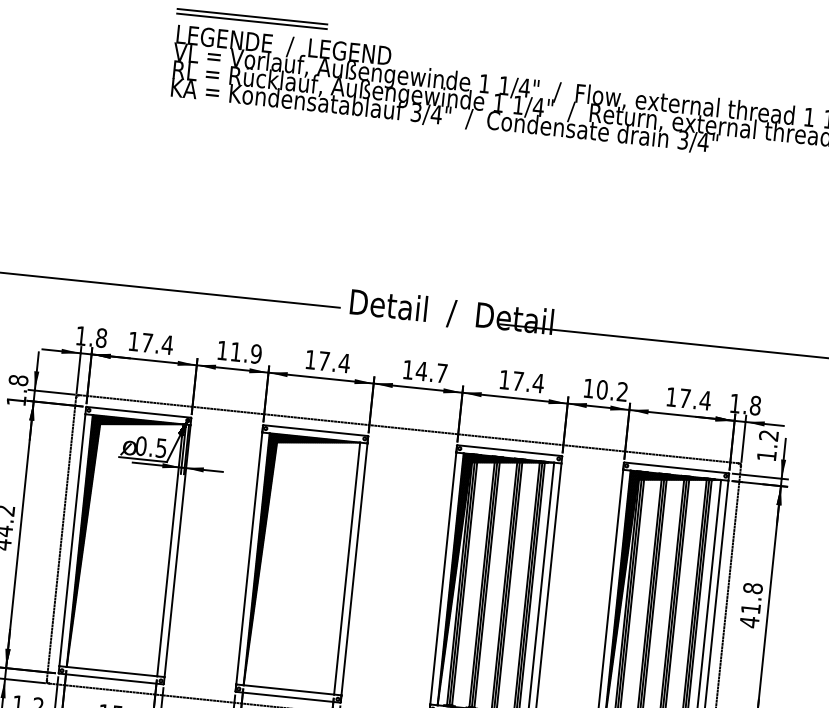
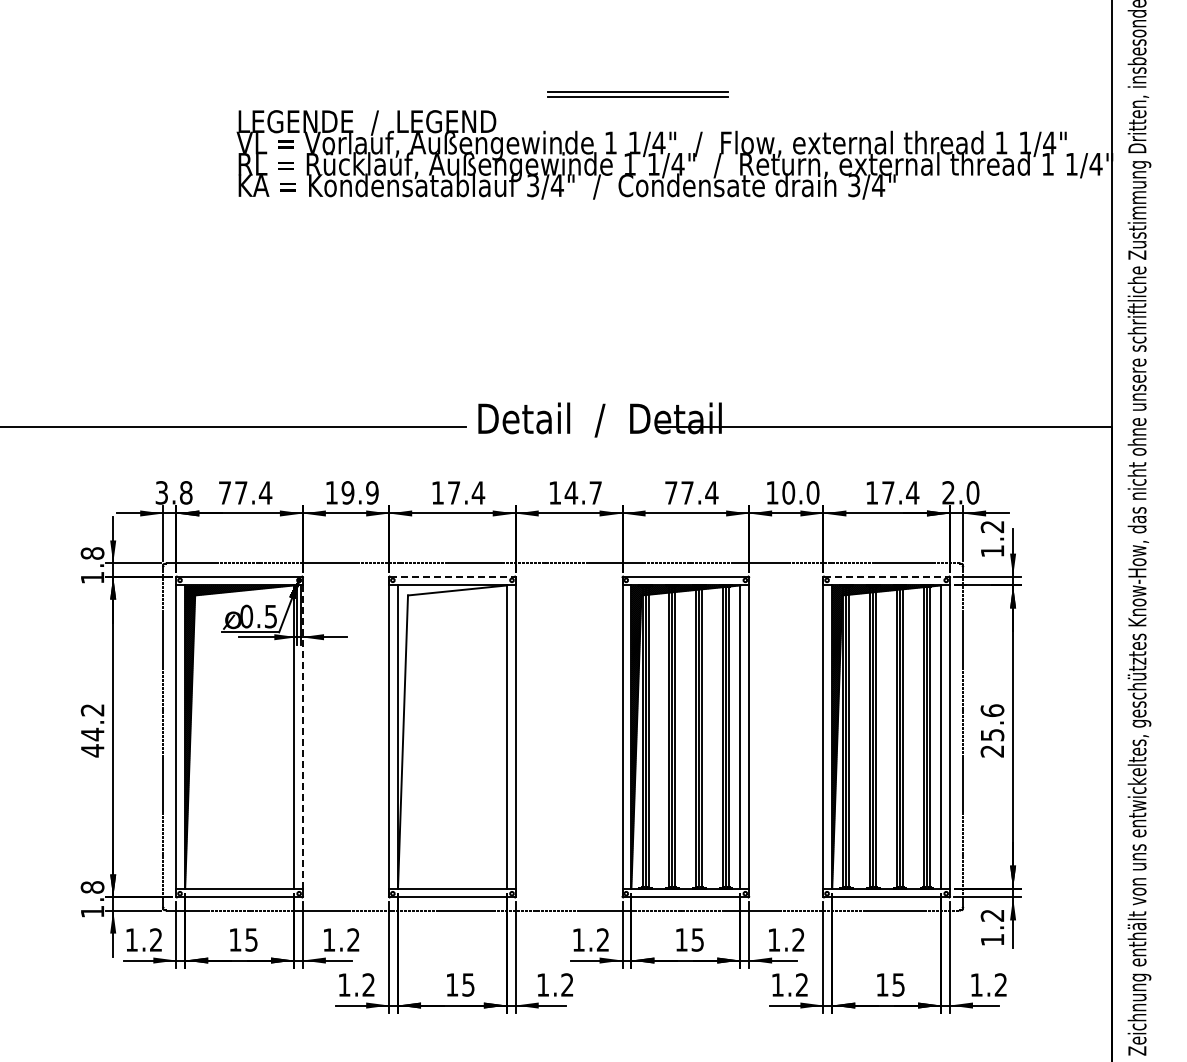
part: (251, 18) -> (637, 94), moved
text: (81, 335) -> (161, 492), 1.8 -> 3.8
text: (133, 341) -> (224, 492), 17.4 -> 77.4
text: (235, 351) -> (347, 492), 11.9 -> 19.9
text: (504, 379) -> (671, 492), 17.4 -> 77.4
text: (622, 391) -> (812, 492), 10.2 -> 10.0
text: (745, 404) -> (960, 492), 1.8 -> 2.0
line: (315, 430) -> (452, 576), solid -> dashed
line: (676, 467) -> (886, 576), solid -> dashed
line: (177, 551) -> (302, 737), solid -> dashed
hatch: (301, 563) -> (451, 736), removed
text: (751, 605) -> (992, 731), 41.8 -> 25.6

